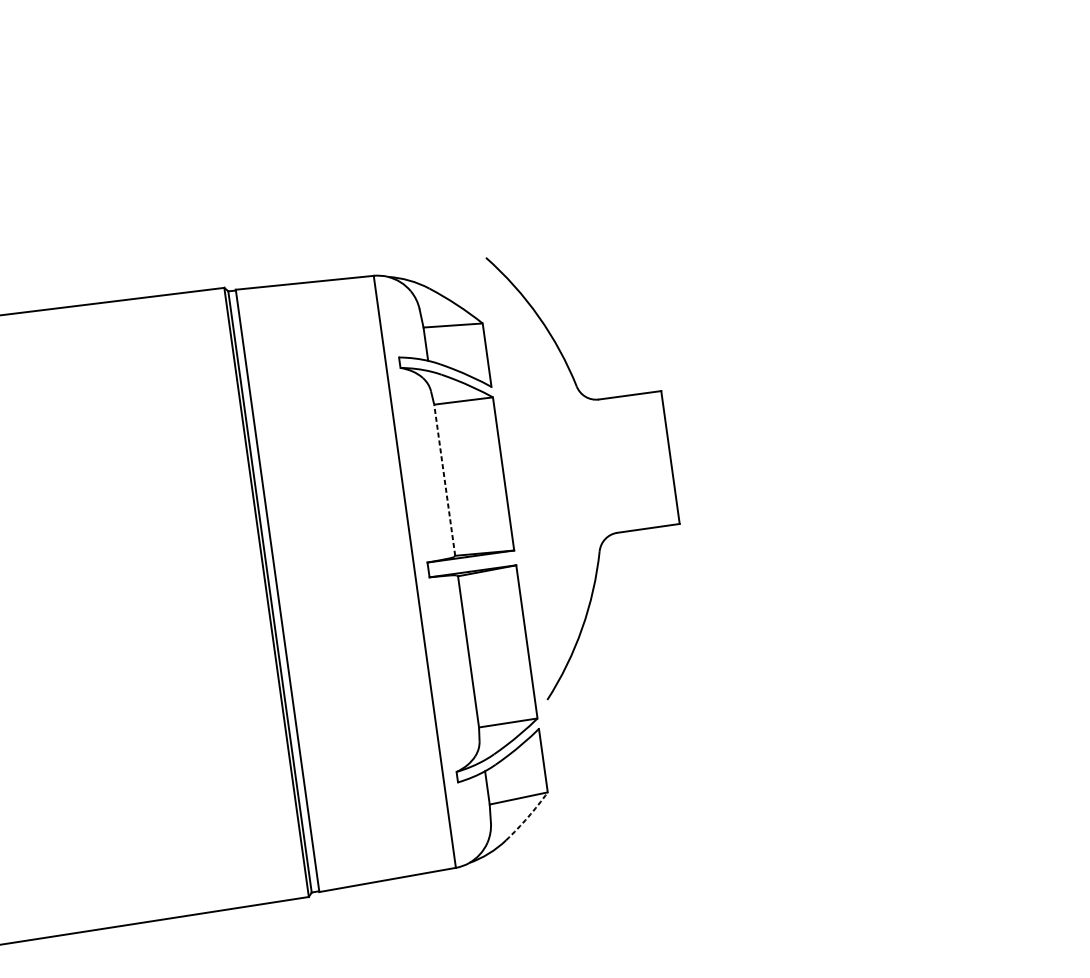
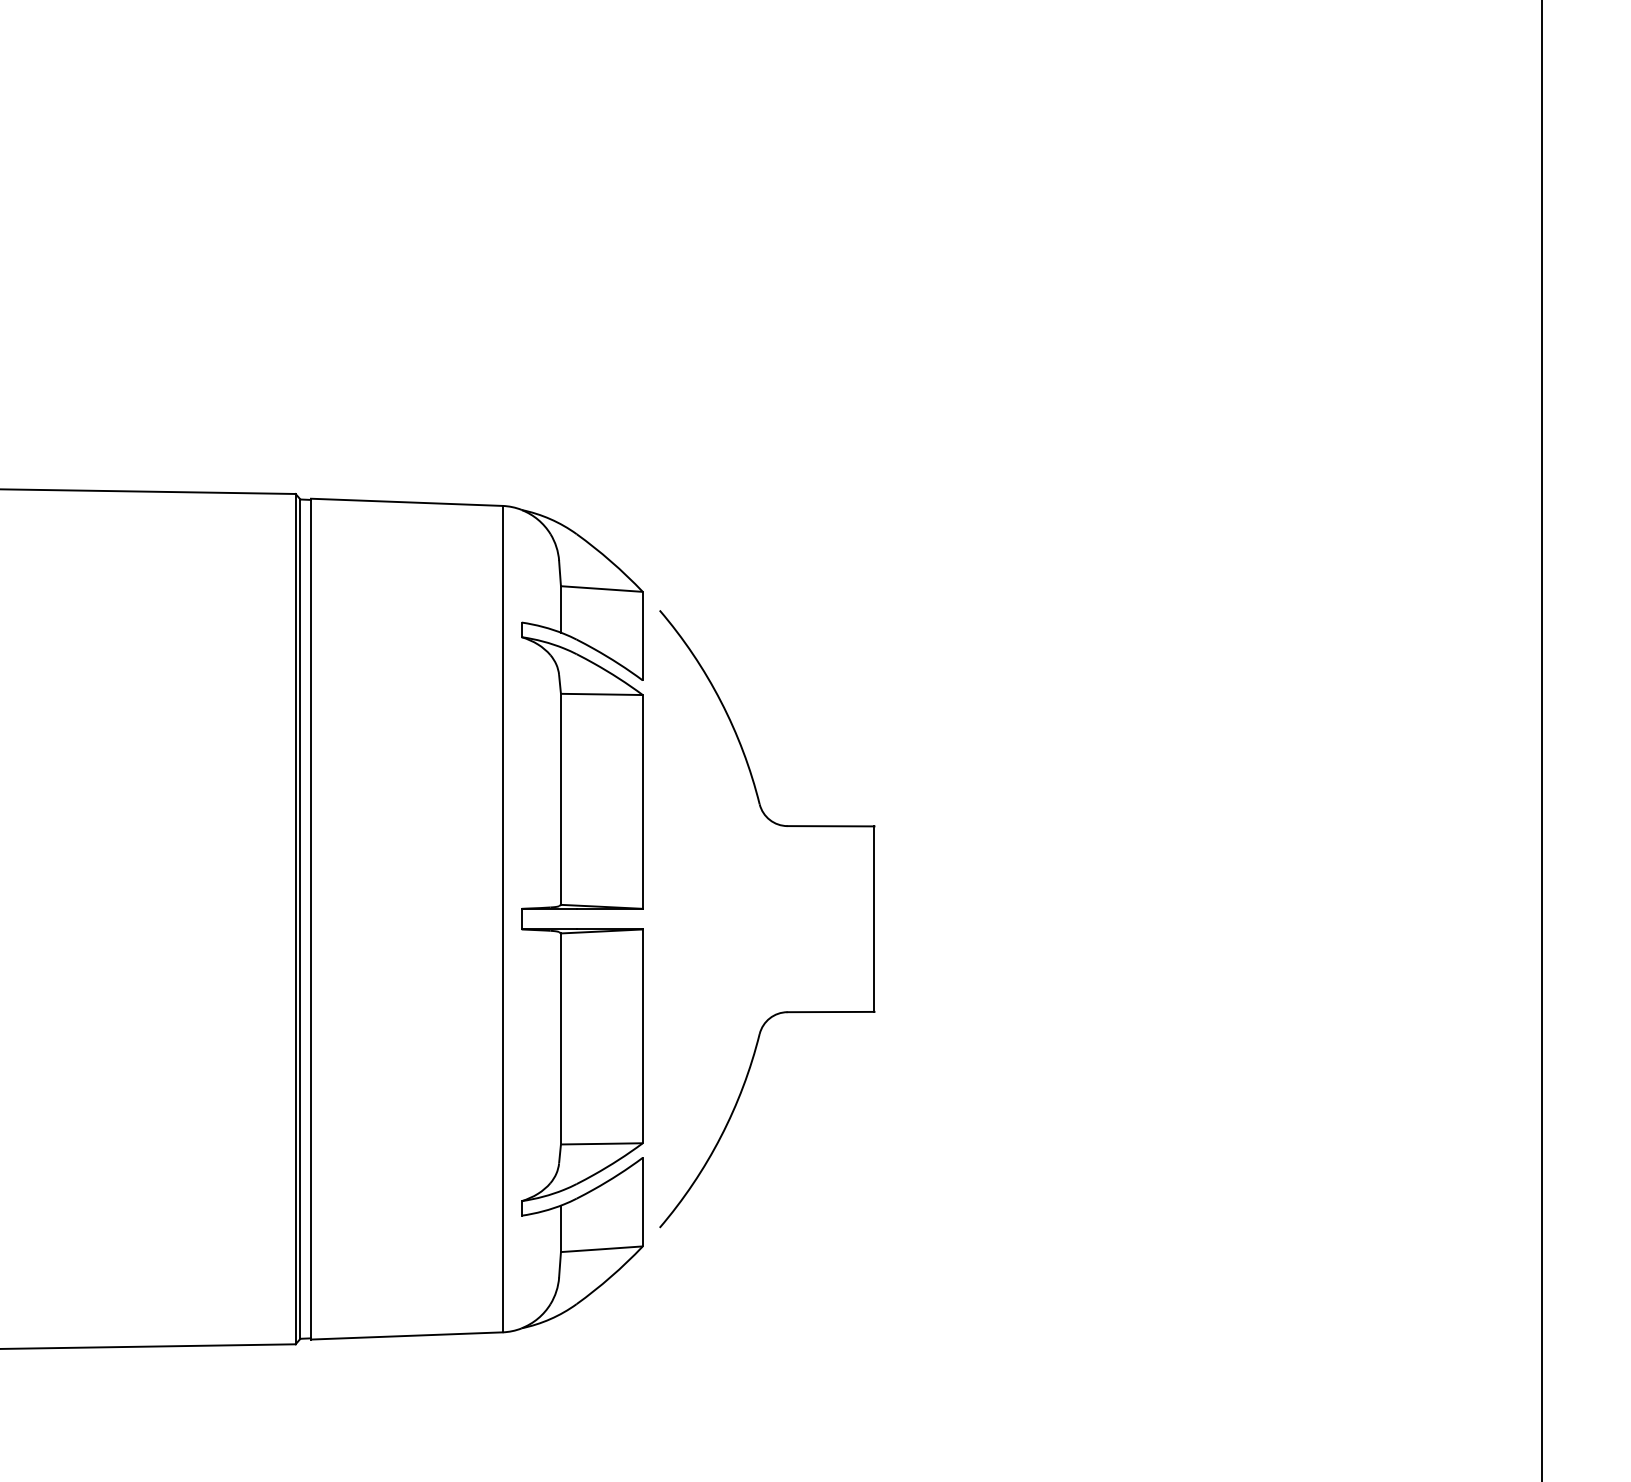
line: (444, 480) -> (560, 799), dashed -> solid
part: (613, 532) -> (782, 1011), moved
arc: (528, 817) -> (611, 1276), dashed -> solid

